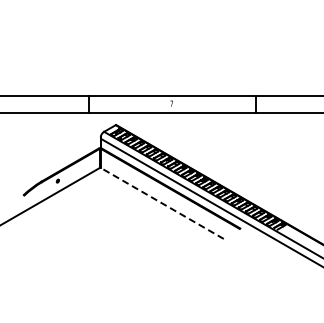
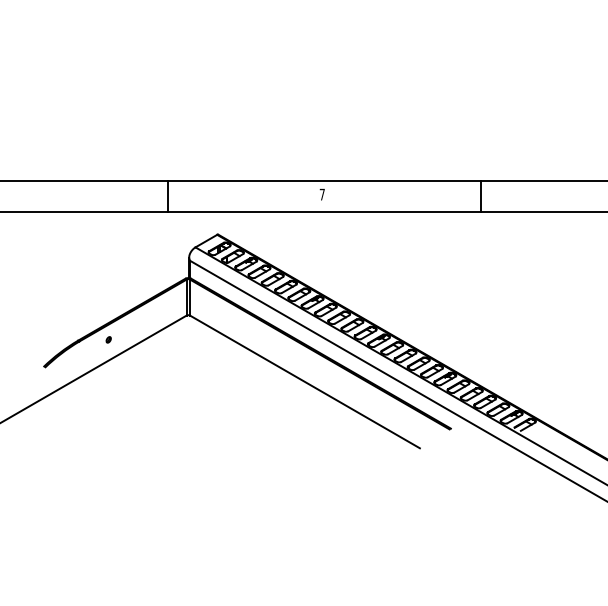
line: (162, 203) -> (304, 381), dashed -> solid

